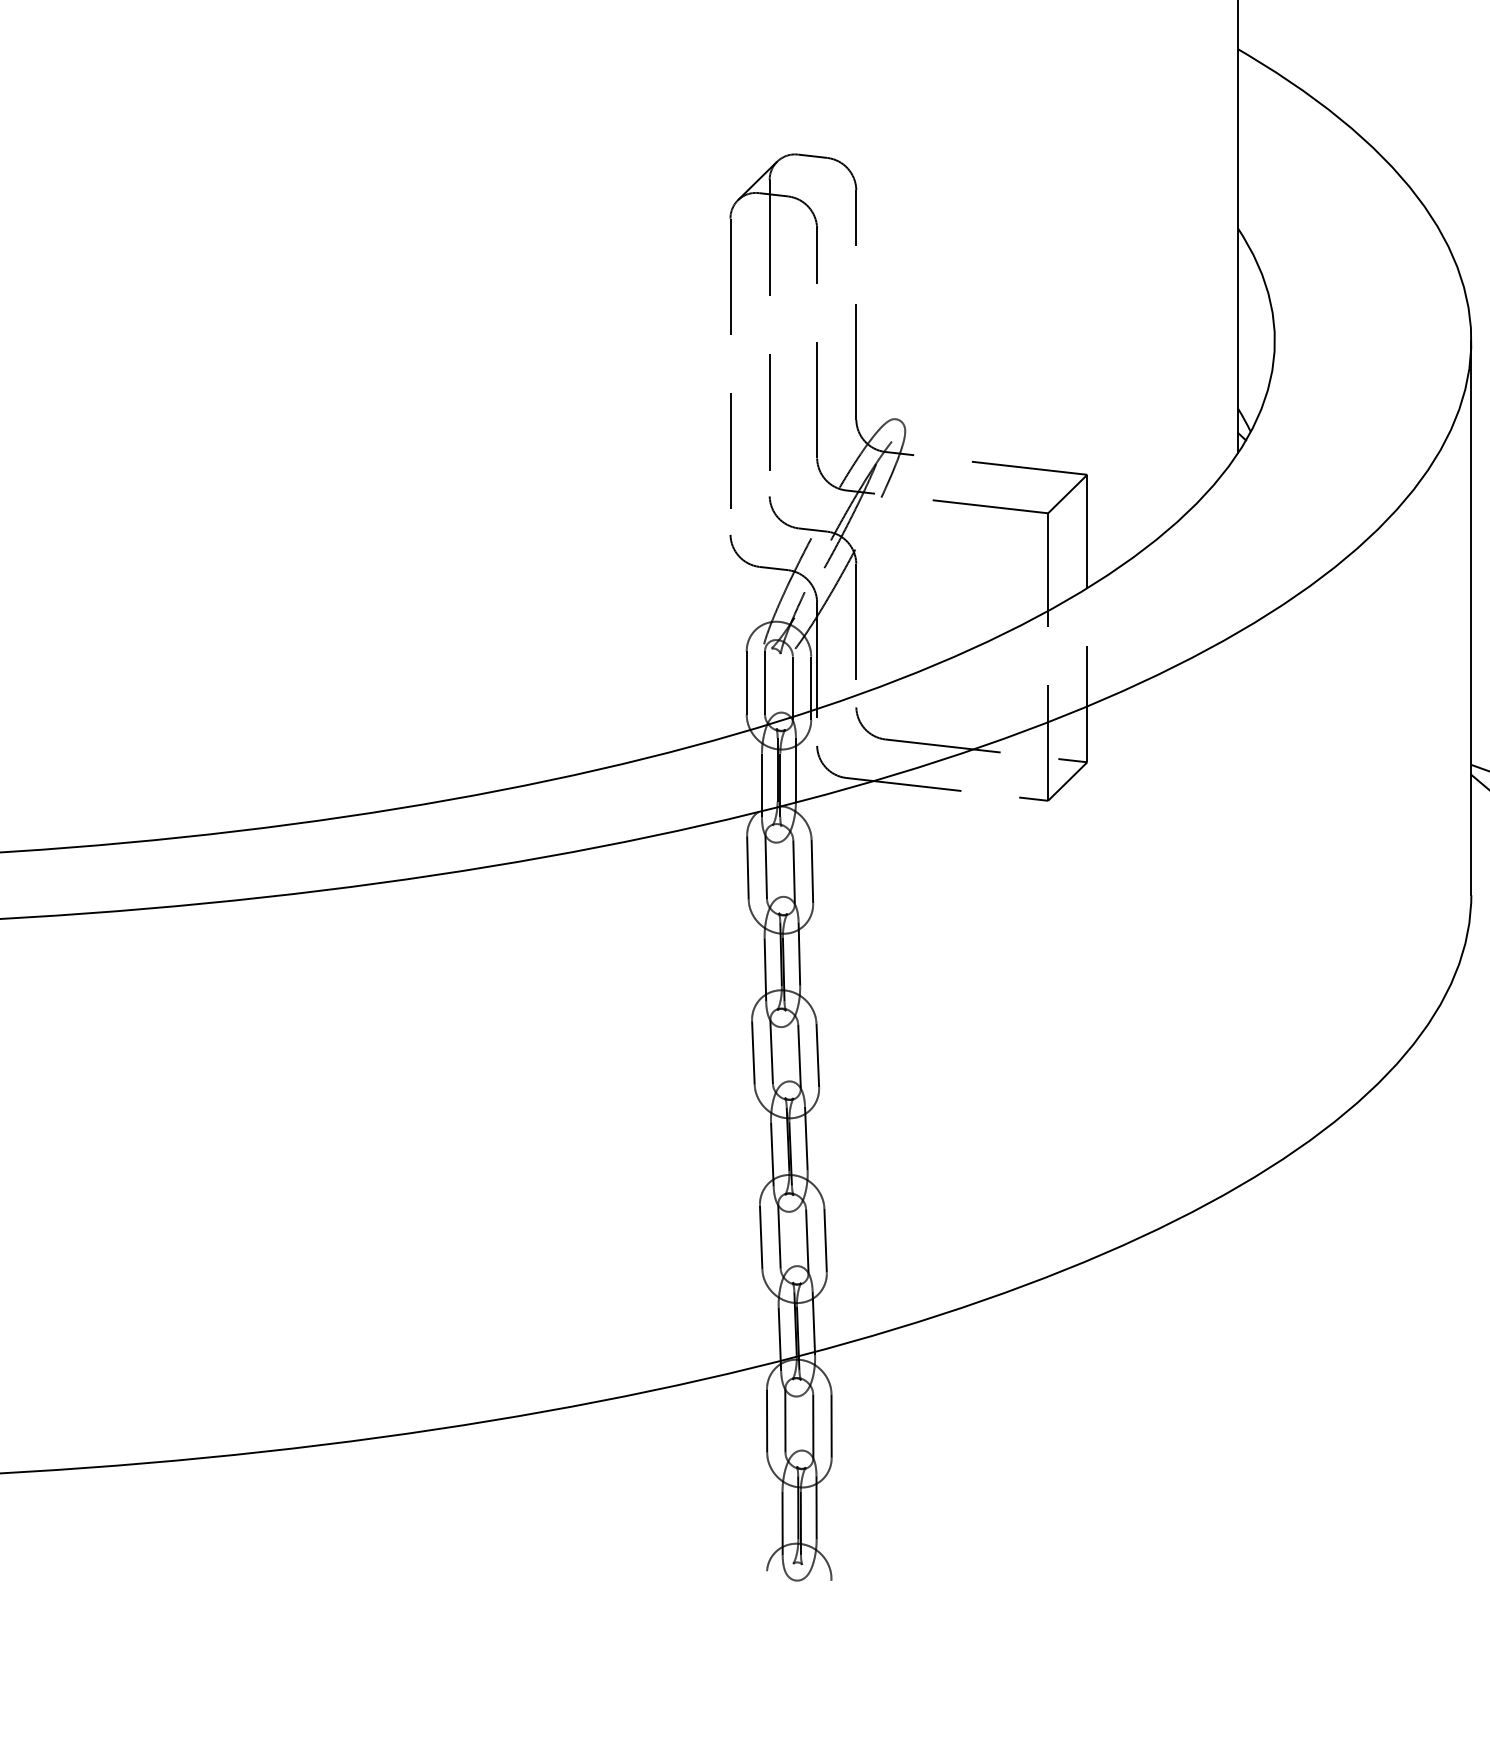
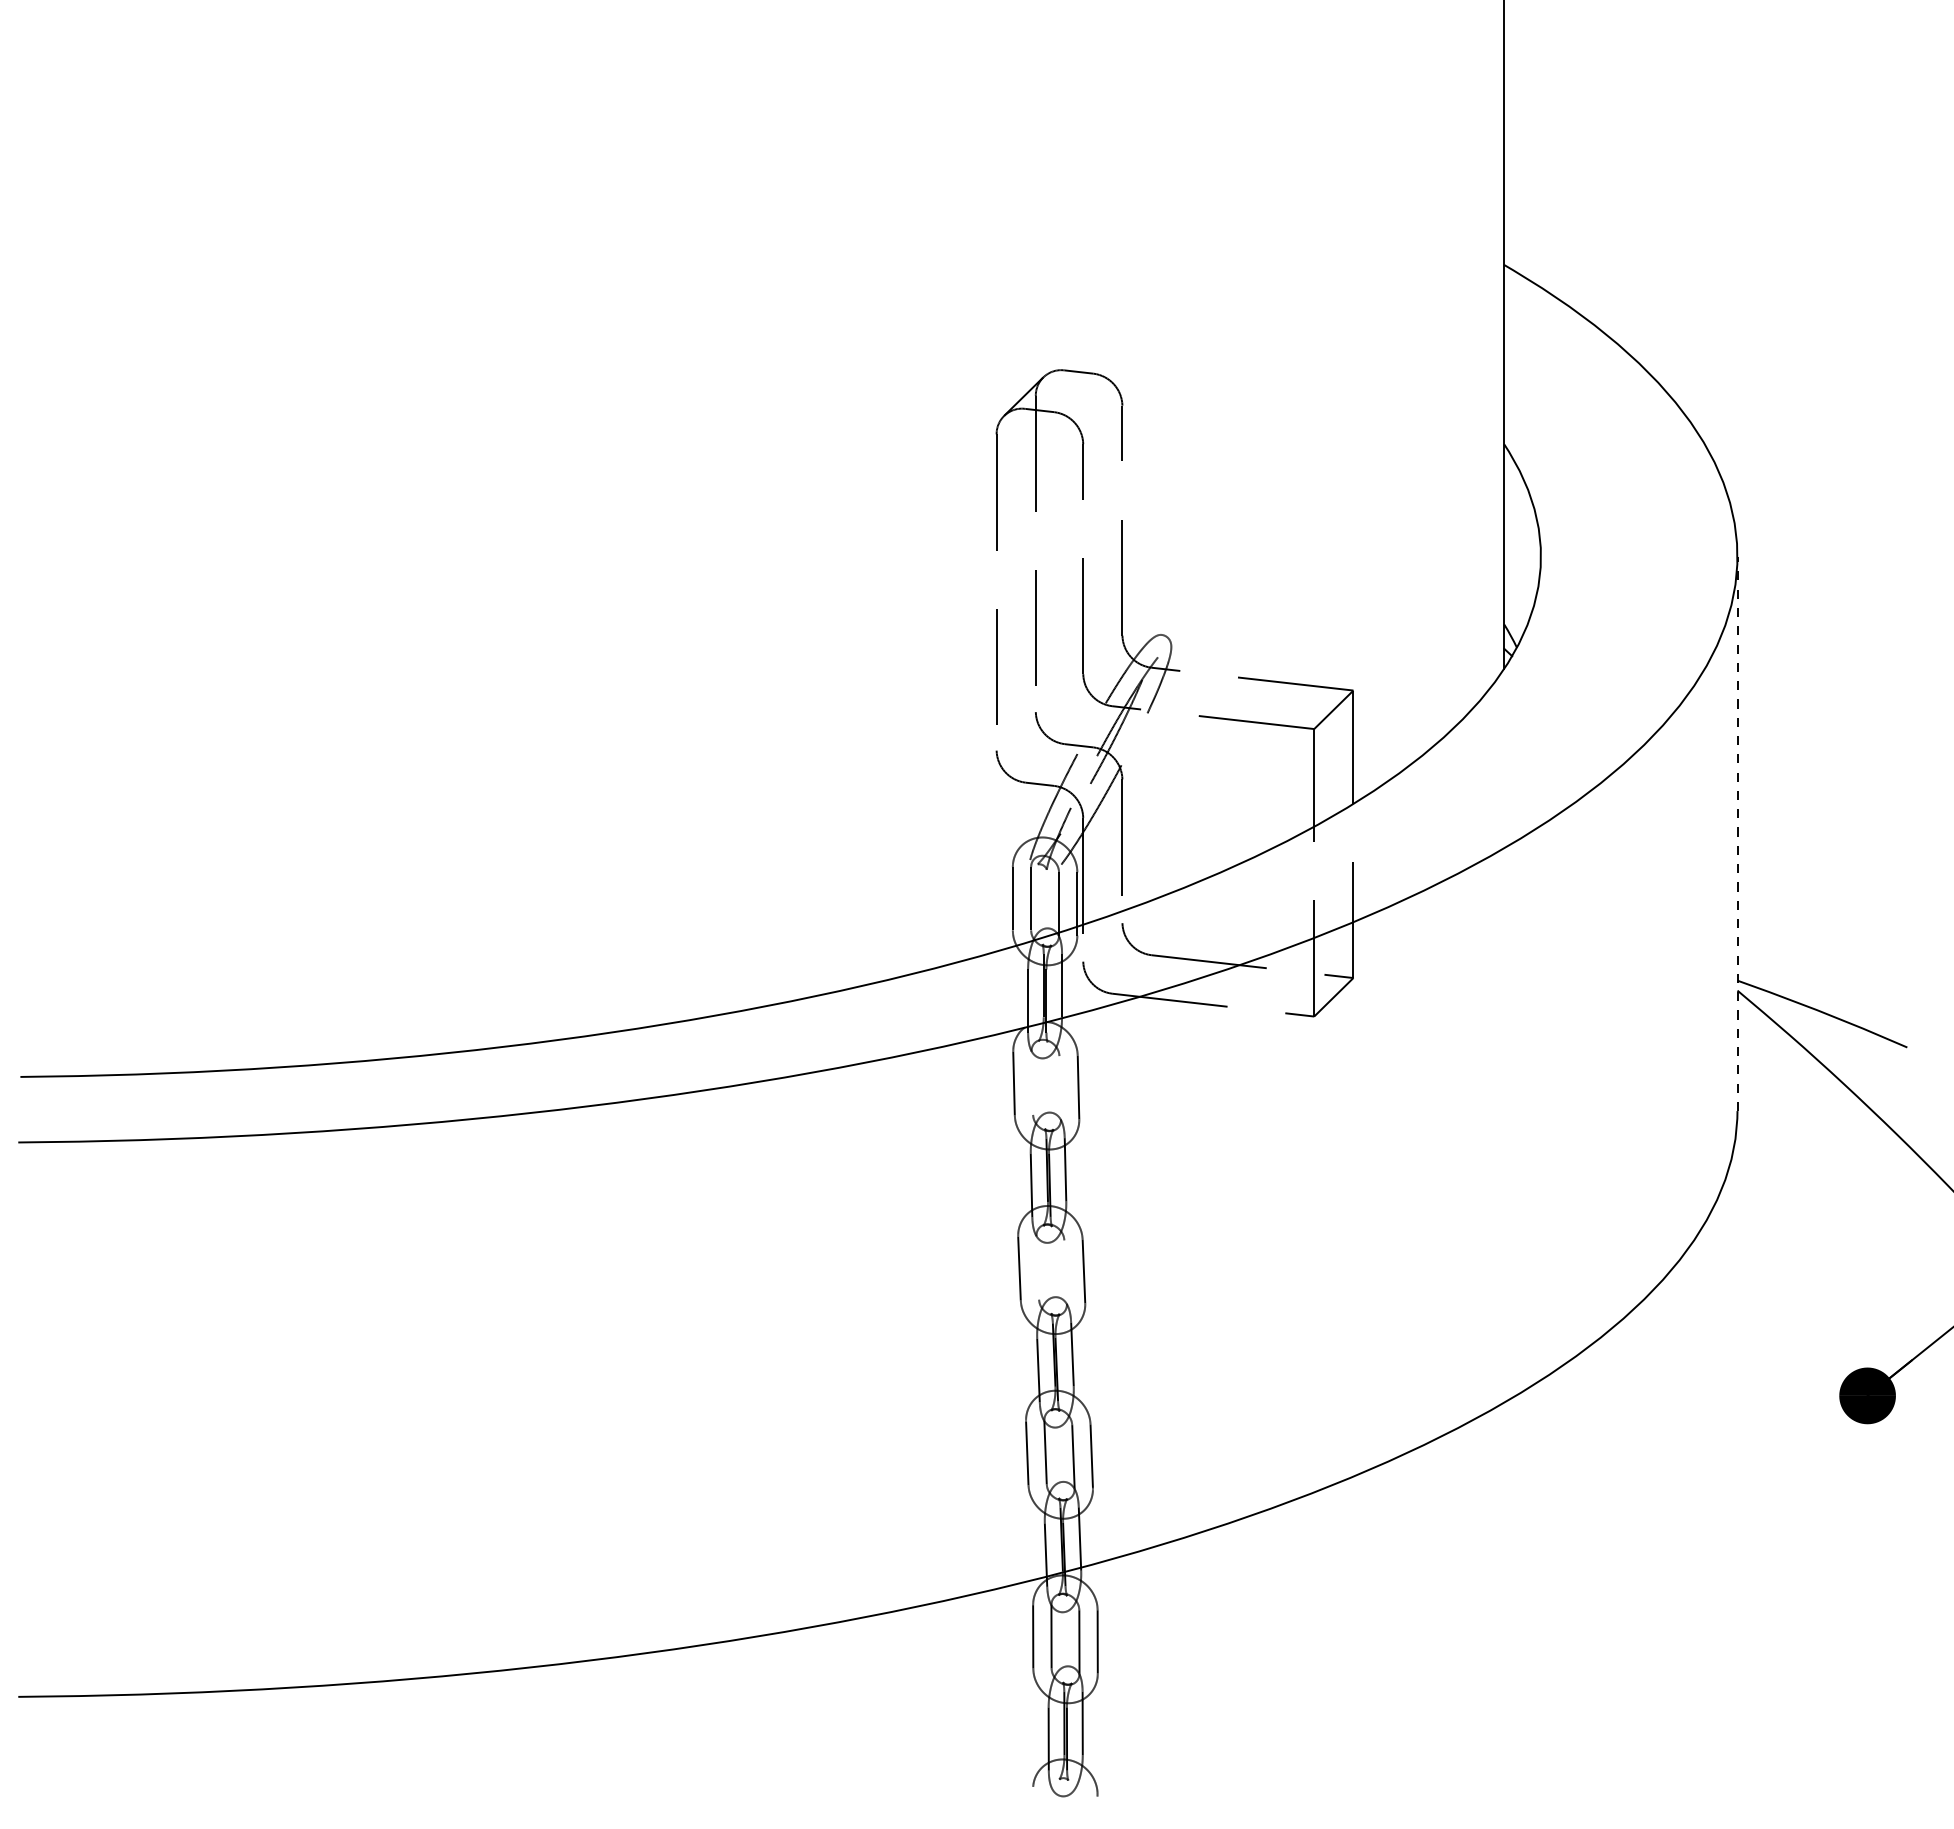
line: (1471, 617) -> (1737, 833), solid -> dashed
line: (766, 866) -> (1032, 1082), removed
line: (794, 871) -> (1060, 1087), removed
line: (771, 1051) -> (1037, 1267), removed
line: (799, 1055) -> (1065, 1271), removed

